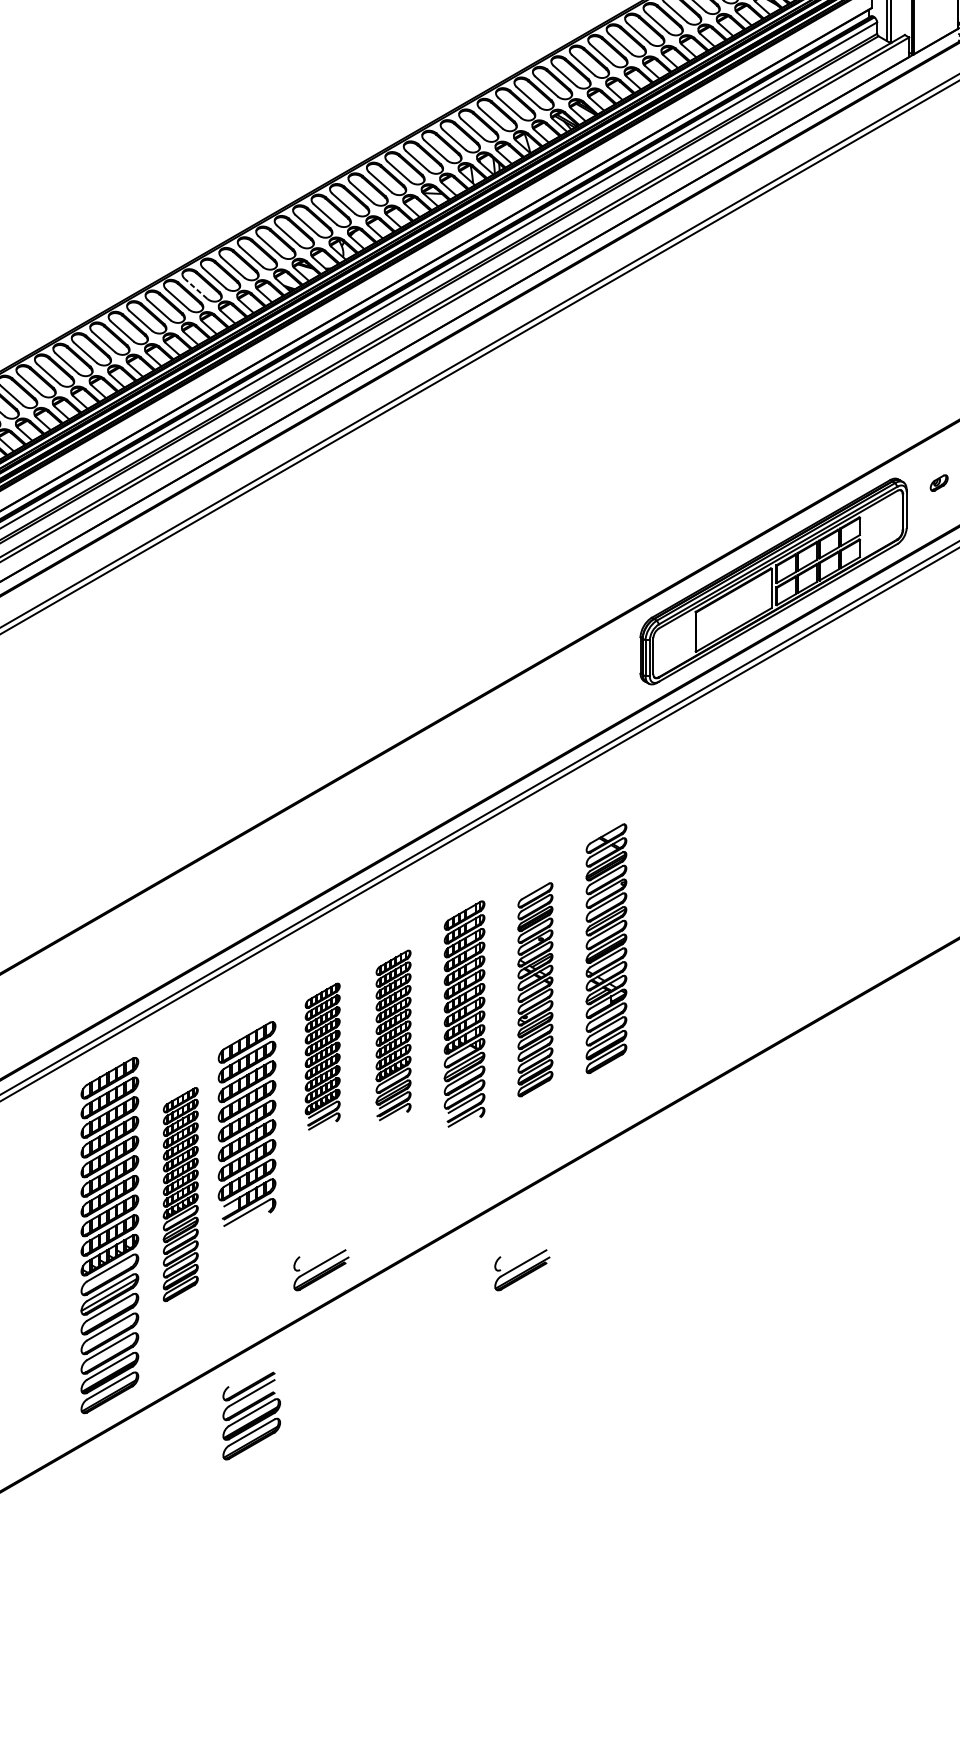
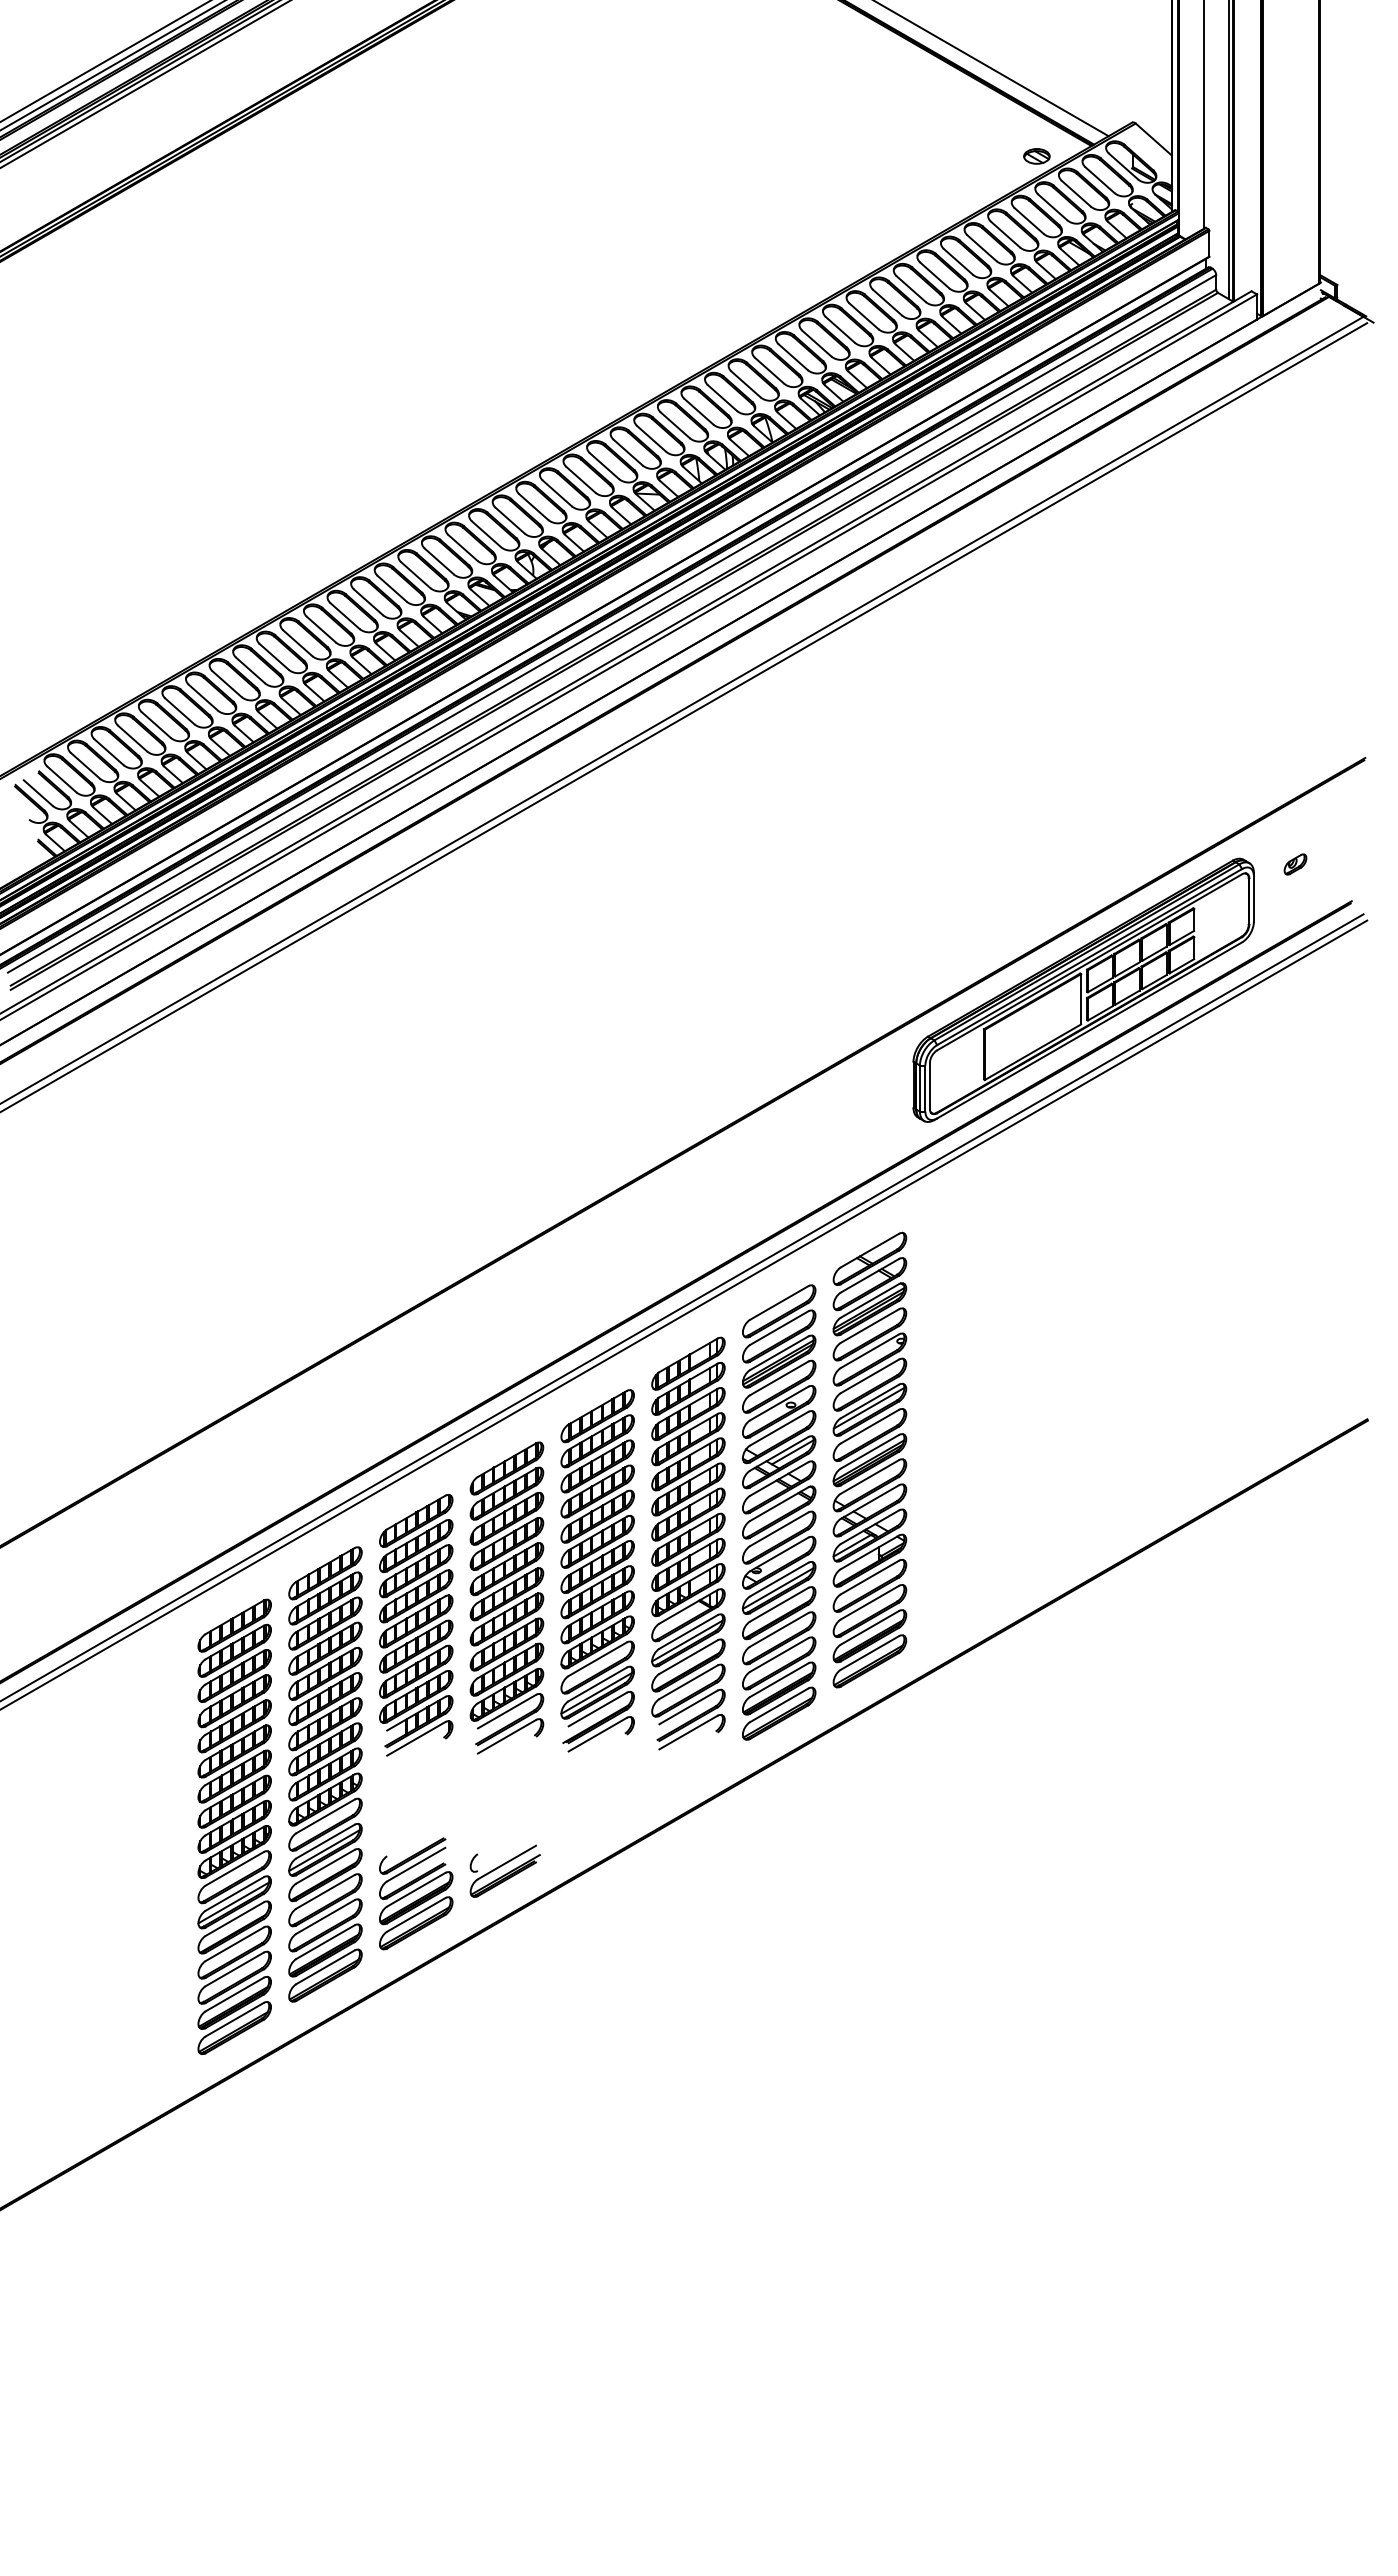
line: (195, 288) -> (344, 615), dashed -> solid
part: (606, 948) -> (869, 1459), size x1.43
part: (535, 989) -> (778, 1512), size x1.67
part: (464, 1013) -> (688, 1543), size x1.43
part: (393, 1035) -> (597, 1570), size x1.67
part: (322, 1056) -> (506, 1597), size x1.67
part: (247, 1124) -> (416, 1625), moved
part: (180, 1194) -> (325, 1774), size x1.67
part: (521, 1269) -> (761, 1870), removed
part: (251, 1415) -> (416, 1893), moved

